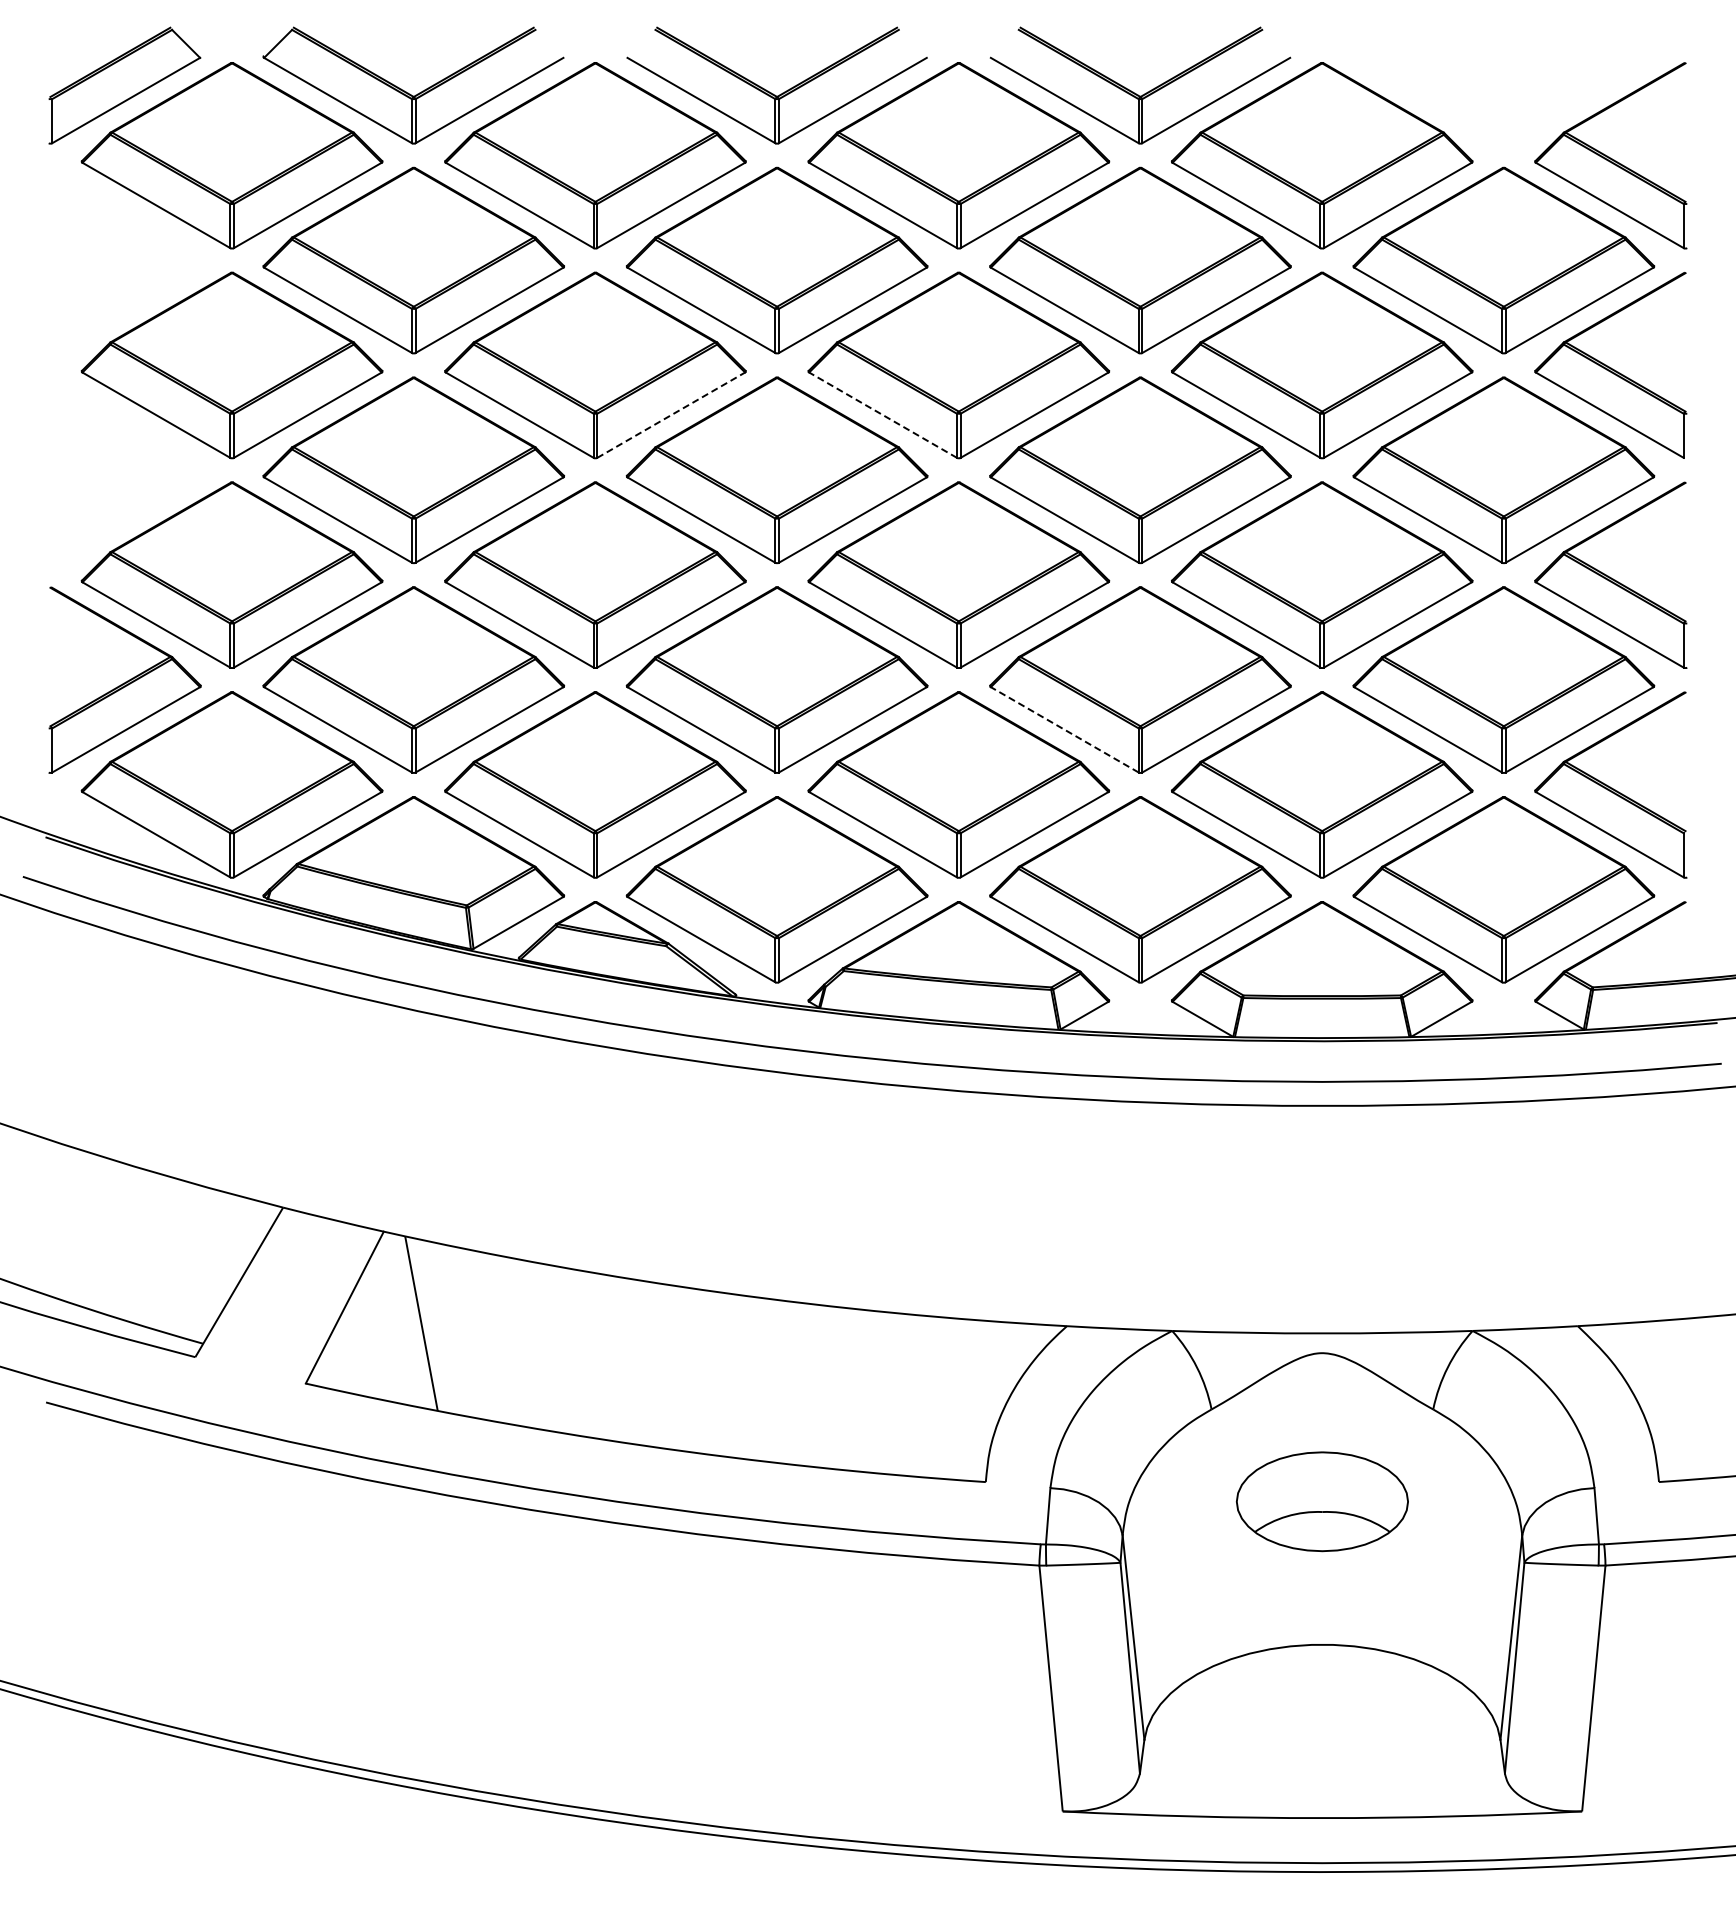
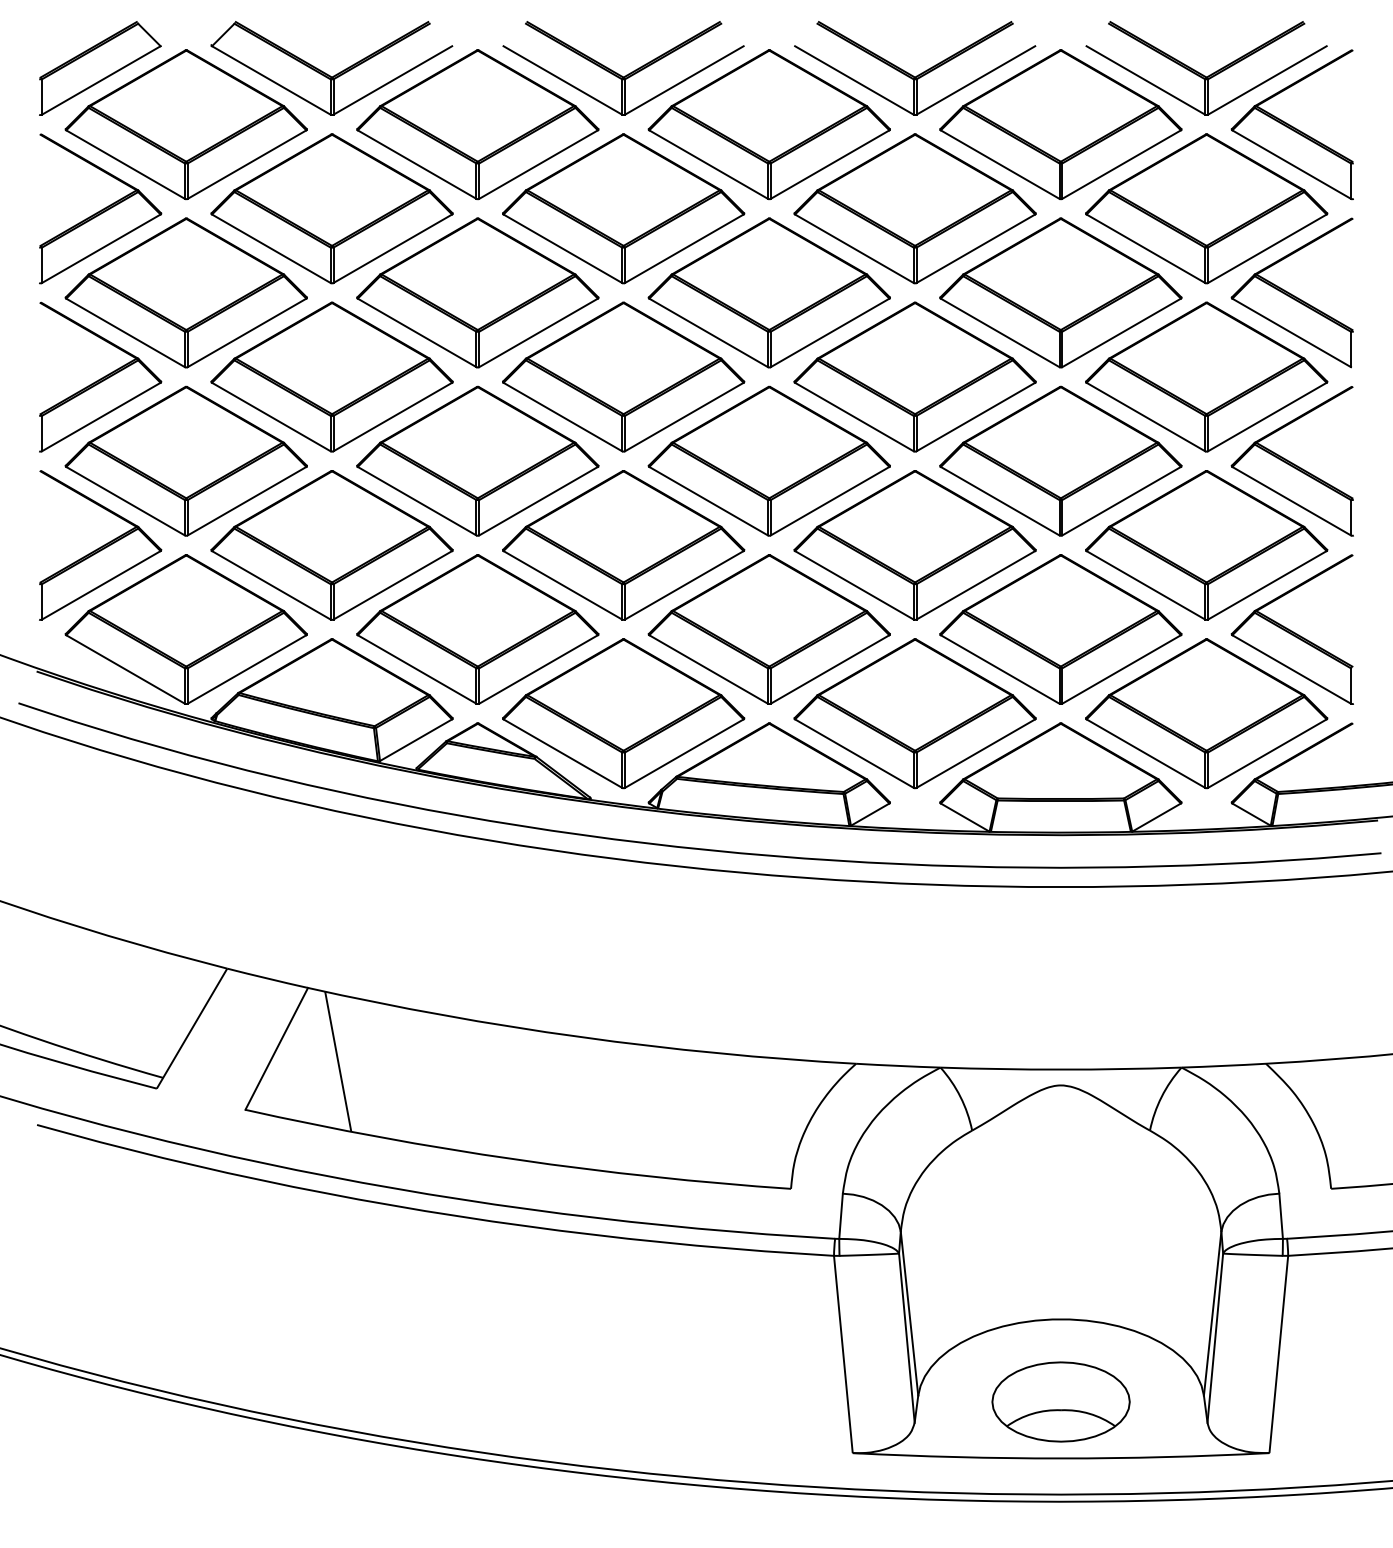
part: (1498, 92) -> (1202, 73), added
part: (124, 260) -> (99, 208), added
line: (671, 414) -> (538, 332), dashed -> solid
line: (882, 414) -> (708, 332), dashed -> solid
part: (124, 470) -> (99, 377), added
line: (1064, 729) -> (854, 585), dashed -> solid
part: (1322, 1501) -> (1061, 1401), moved

